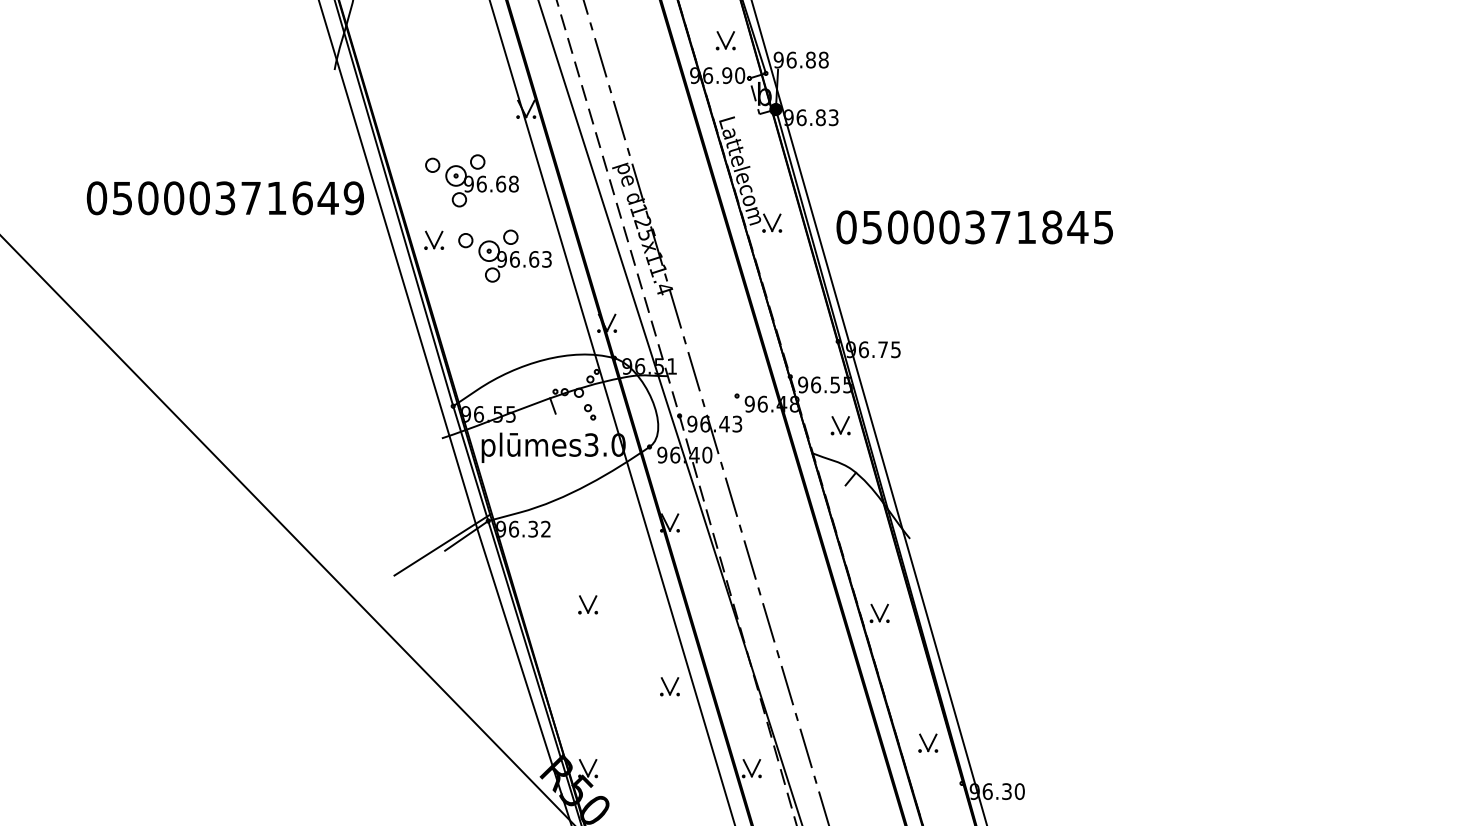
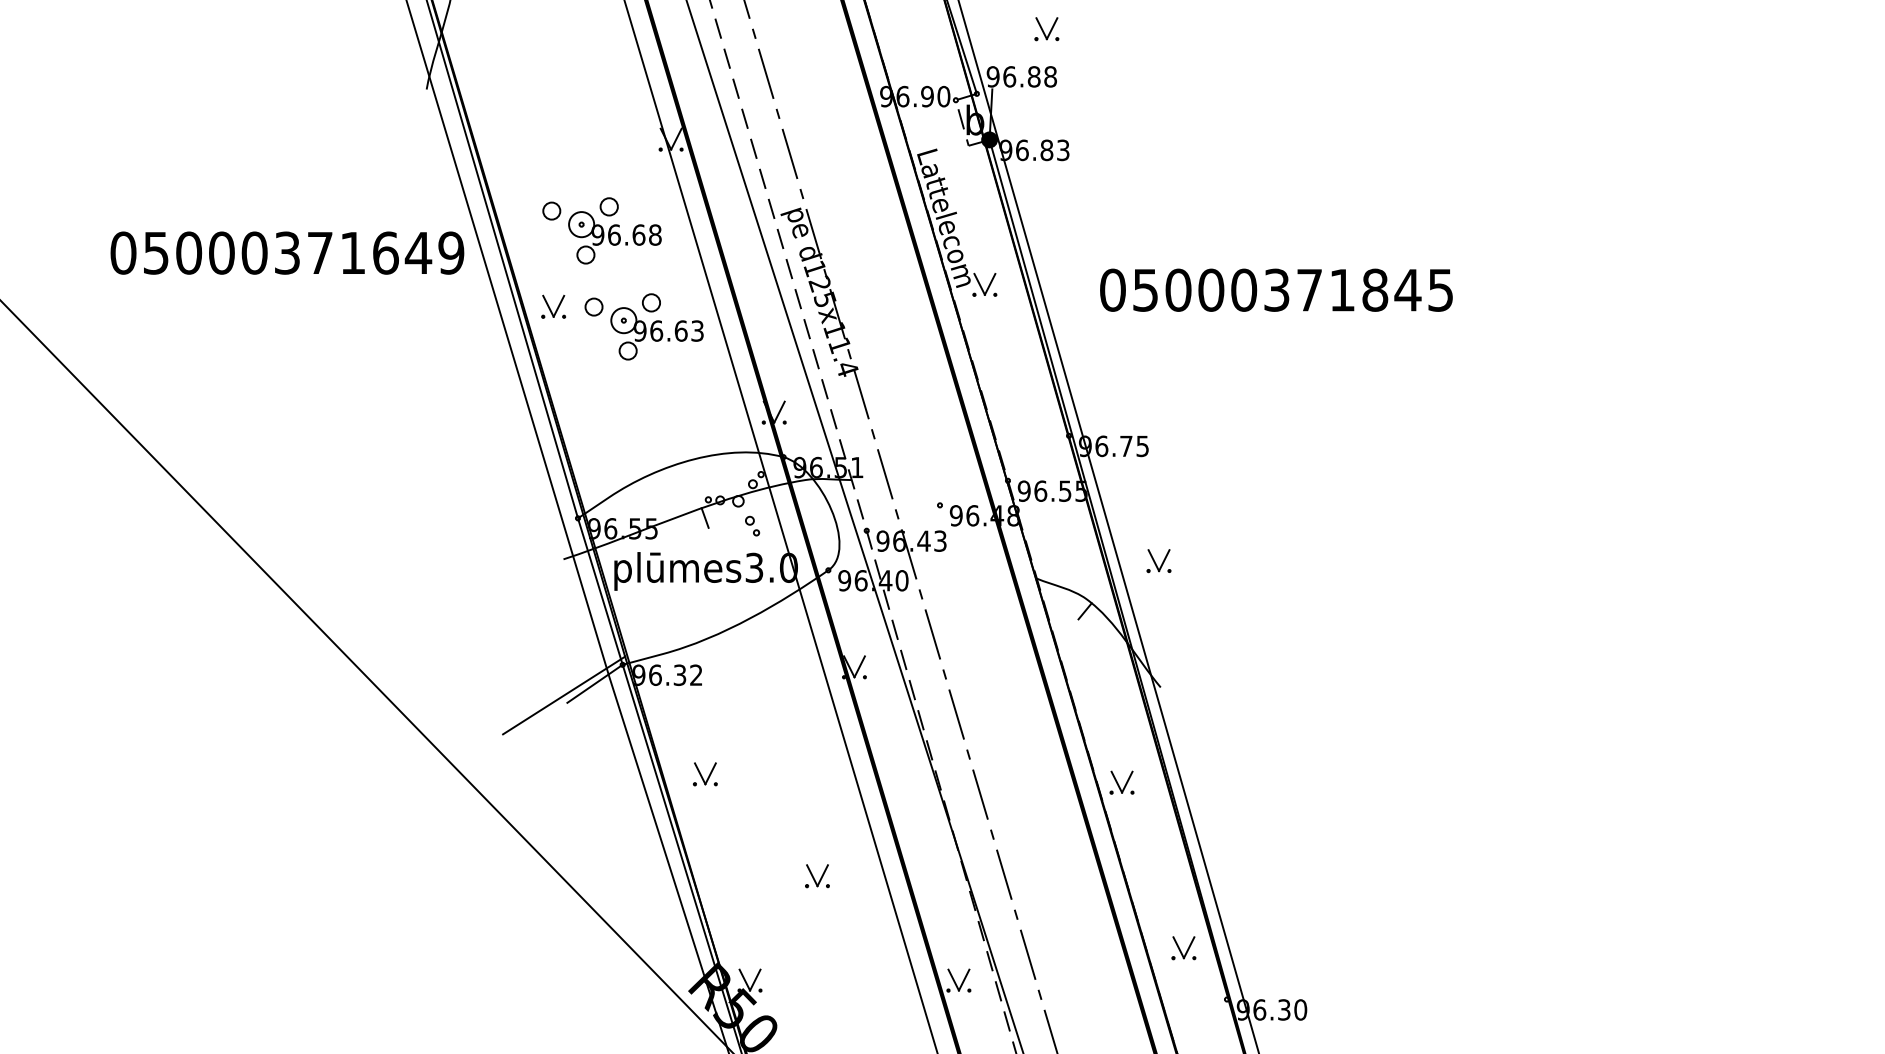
part: (725, 40) -> (1046, 28), moved
text: (974, 227) -> (1276, 290), moved
part: (840, 425) -> (1158, 560), moved
part: (587, 604) -> (704, 773), moved
part: (669, 686) -> (816, 875), moved

